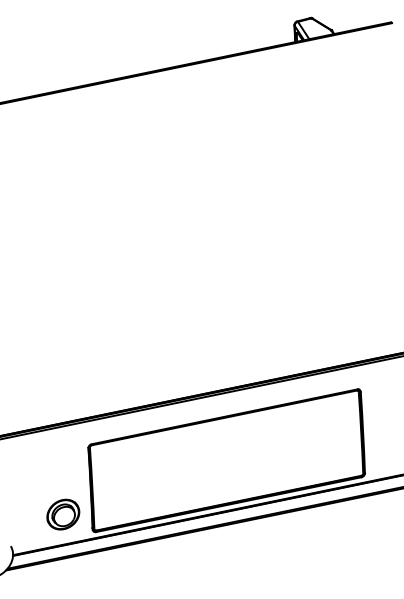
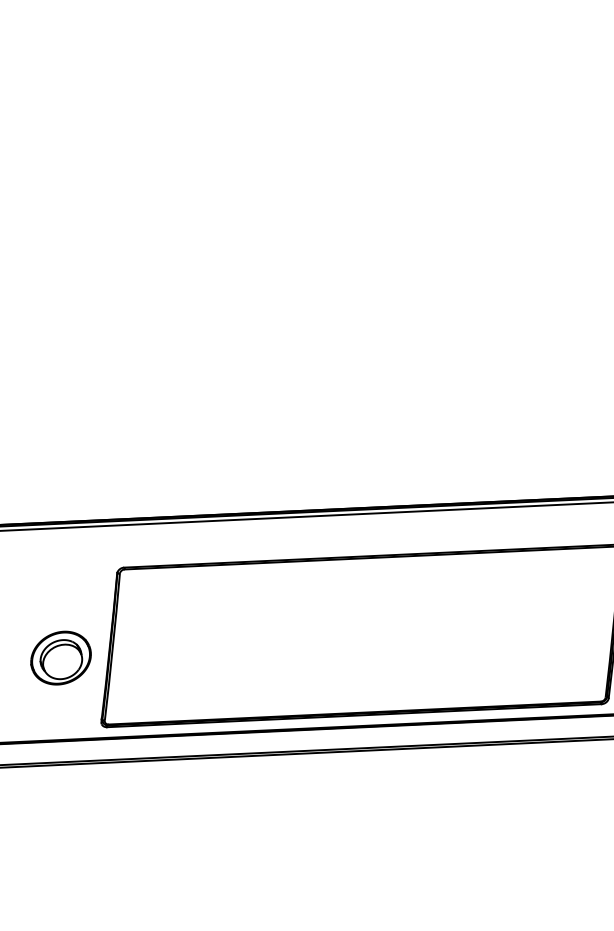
part: (63, 514) -> (61, 657), moved

